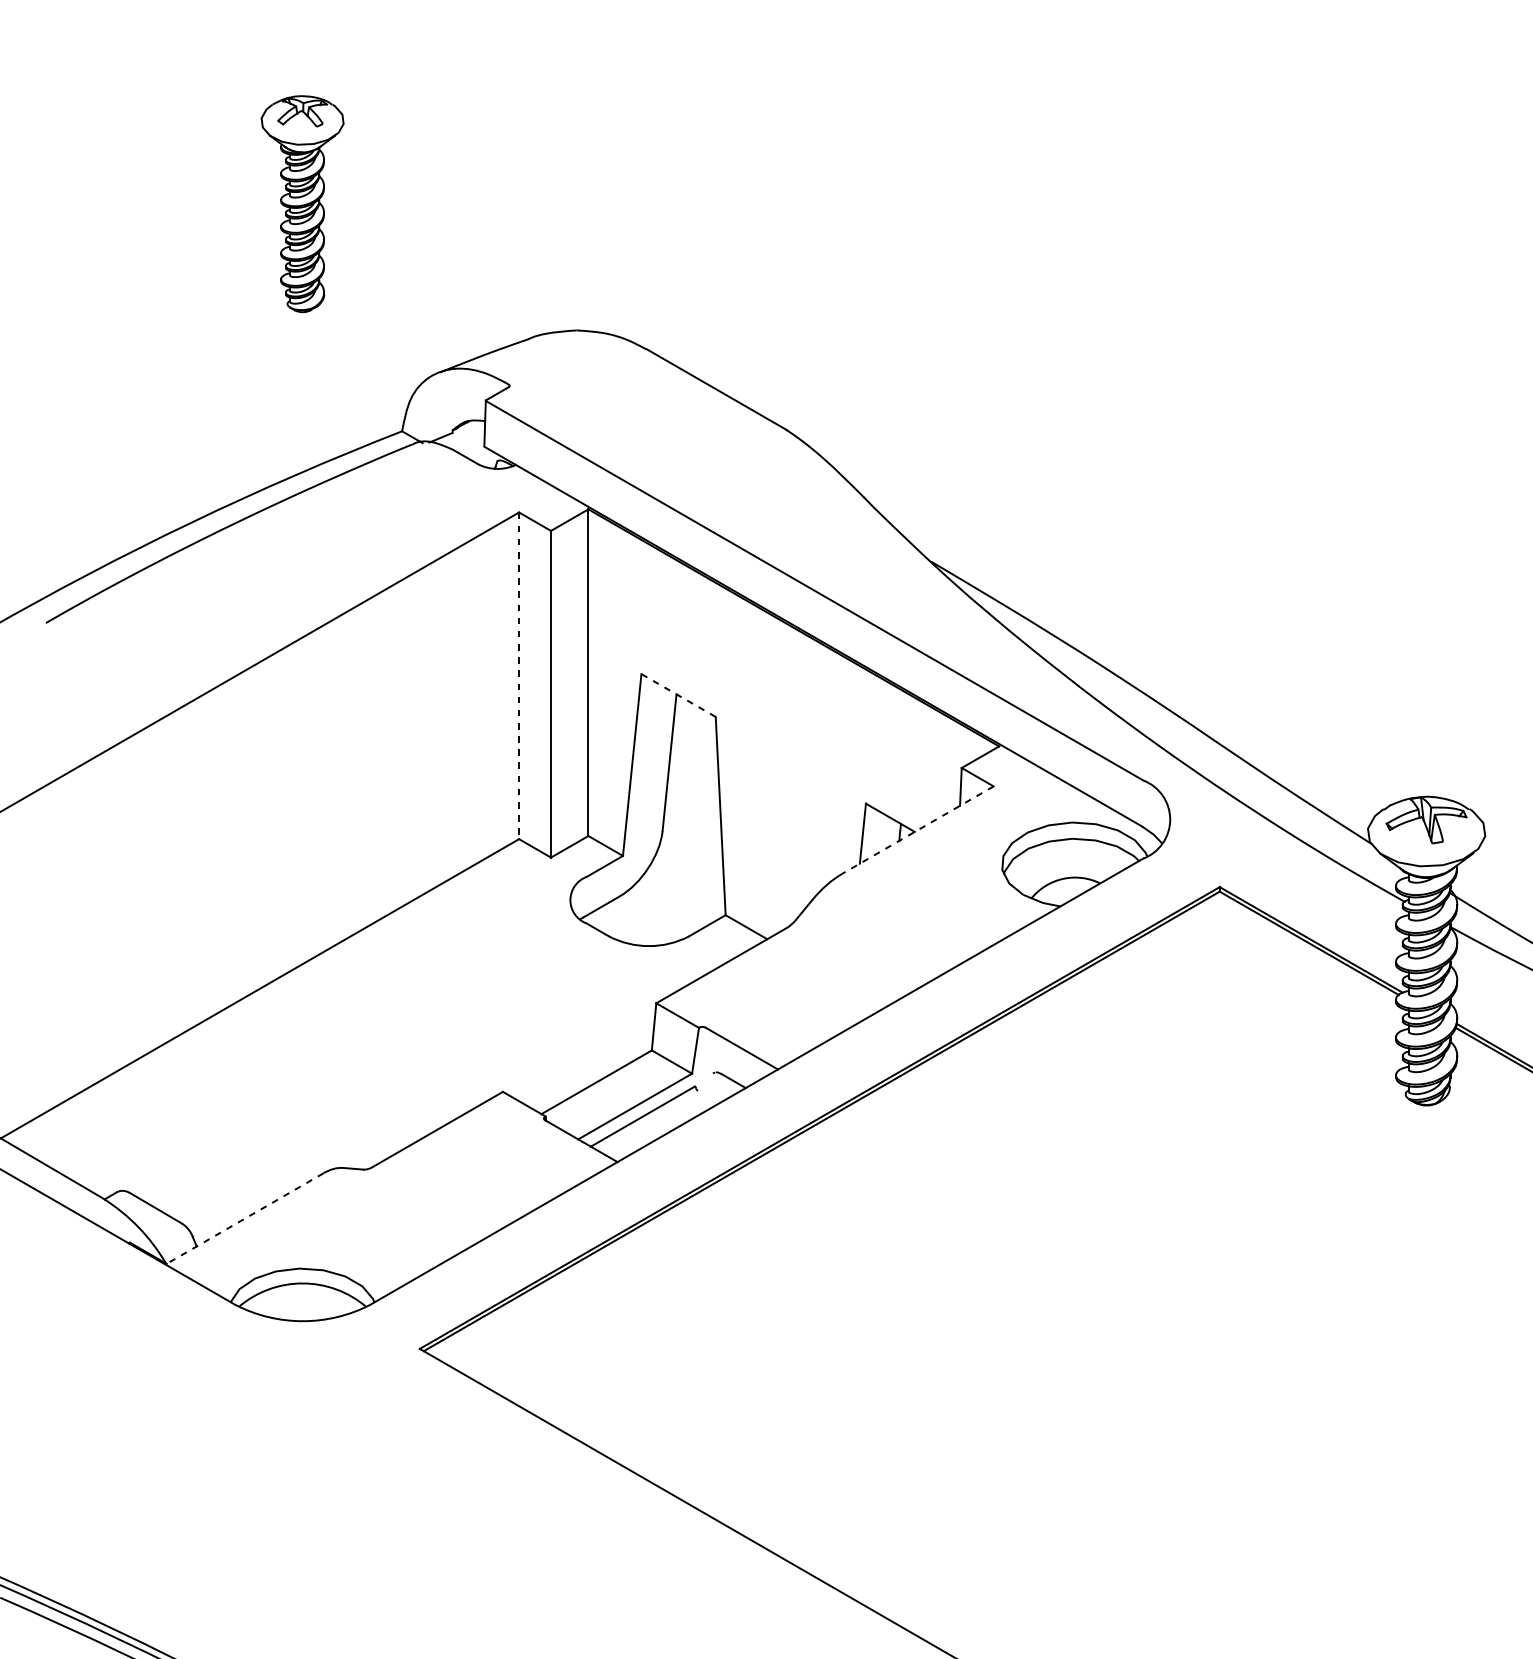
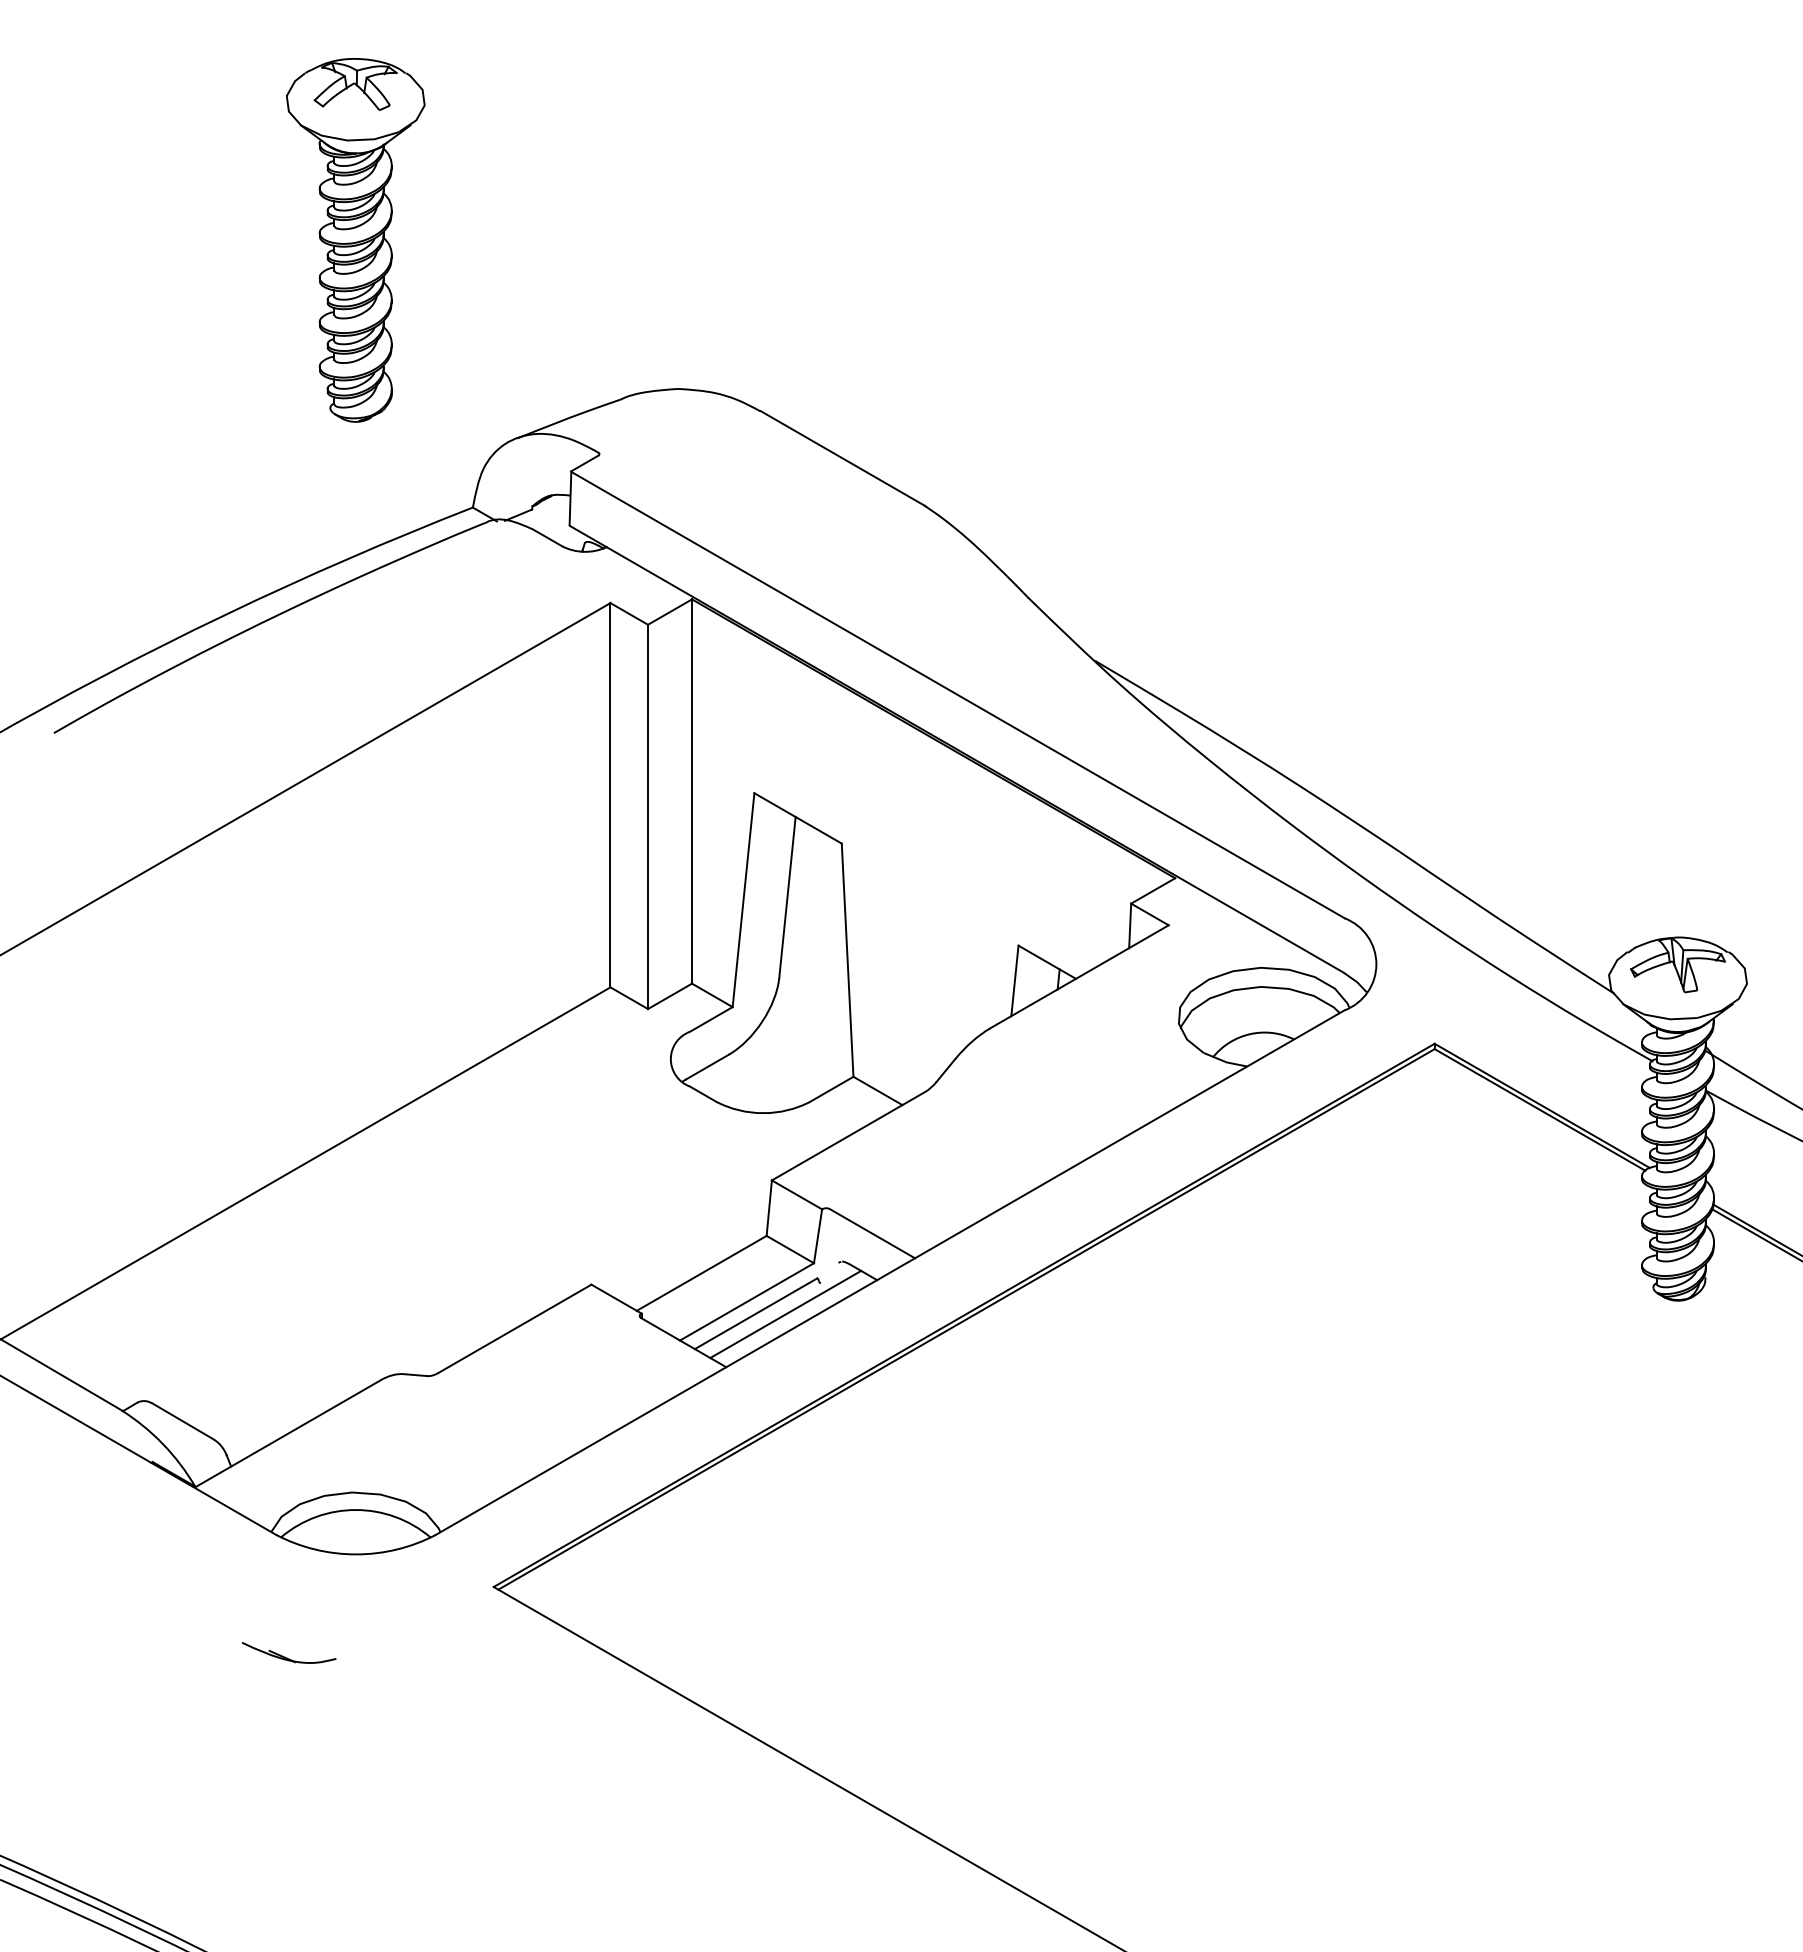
part: (302, 204) -> (355, 240), size x1.43
line: (519, 676) -> (610, 795), dashed -> solid
line: (678, 695) -> (797, 818), dashed -> solid
line: (917, 829) -> (1079, 976), dashed -> solid
line: (667, 1117) -> (785, 1314), added
line: (244, 1218) -> (287, 1433), dashed -> solid
part: (245, 1404) -> (288, 1652), added

